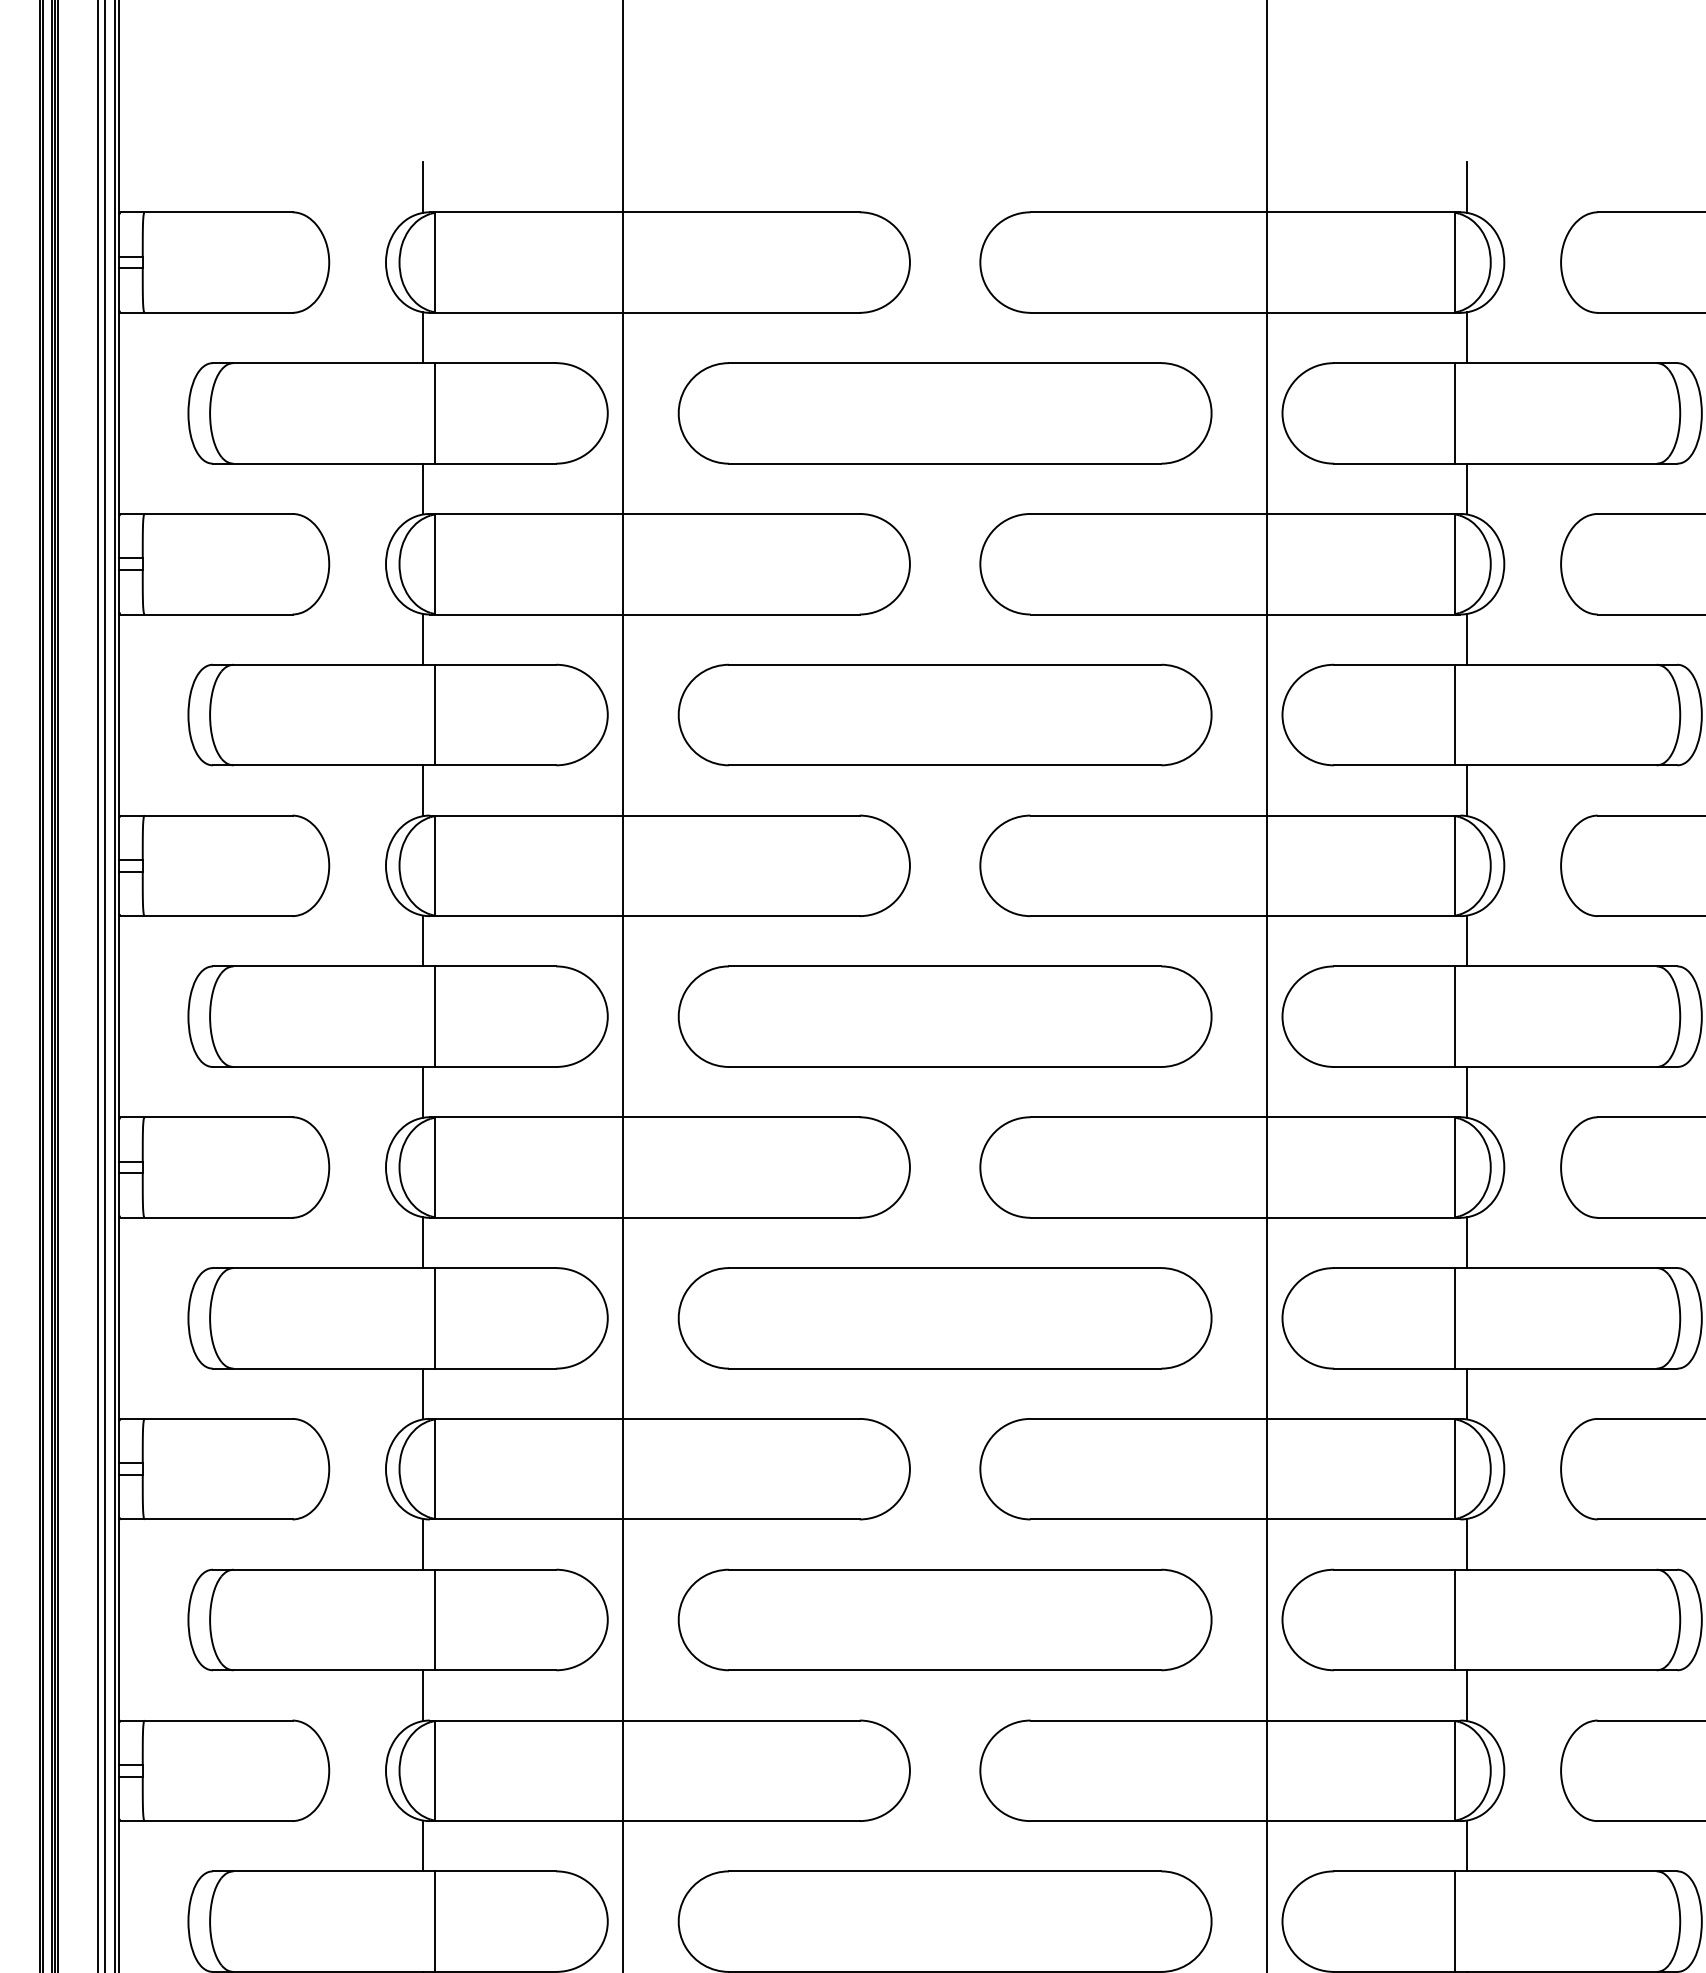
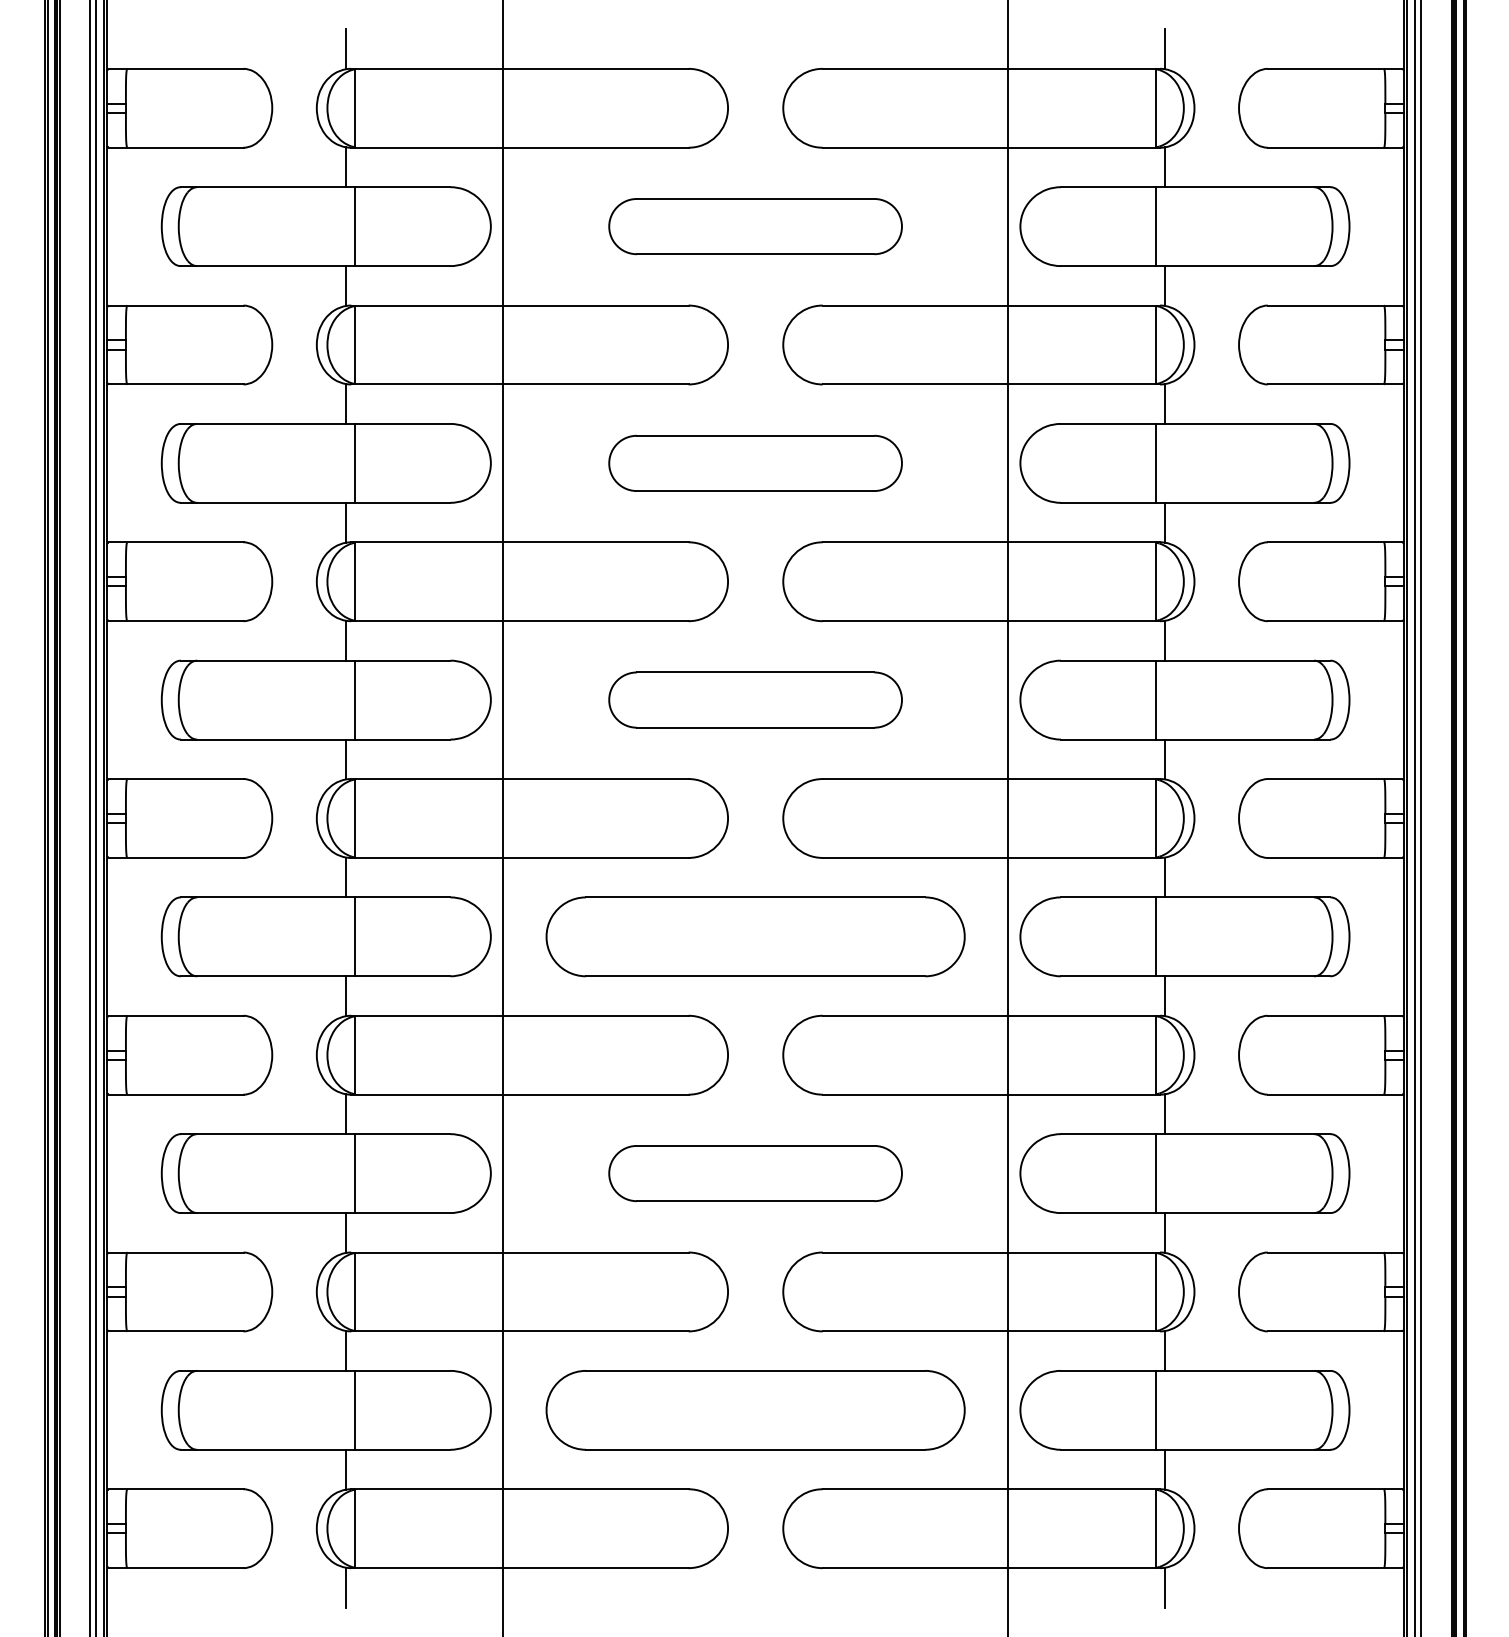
part: (944, 413) -> (755, 226), size x0.7
part: (944, 715) -> (755, 463), size x0.7
part: (944, 1015) -> (755, 699), size x0.7
part: (944, 1619) -> (755, 1173), size x0.7

